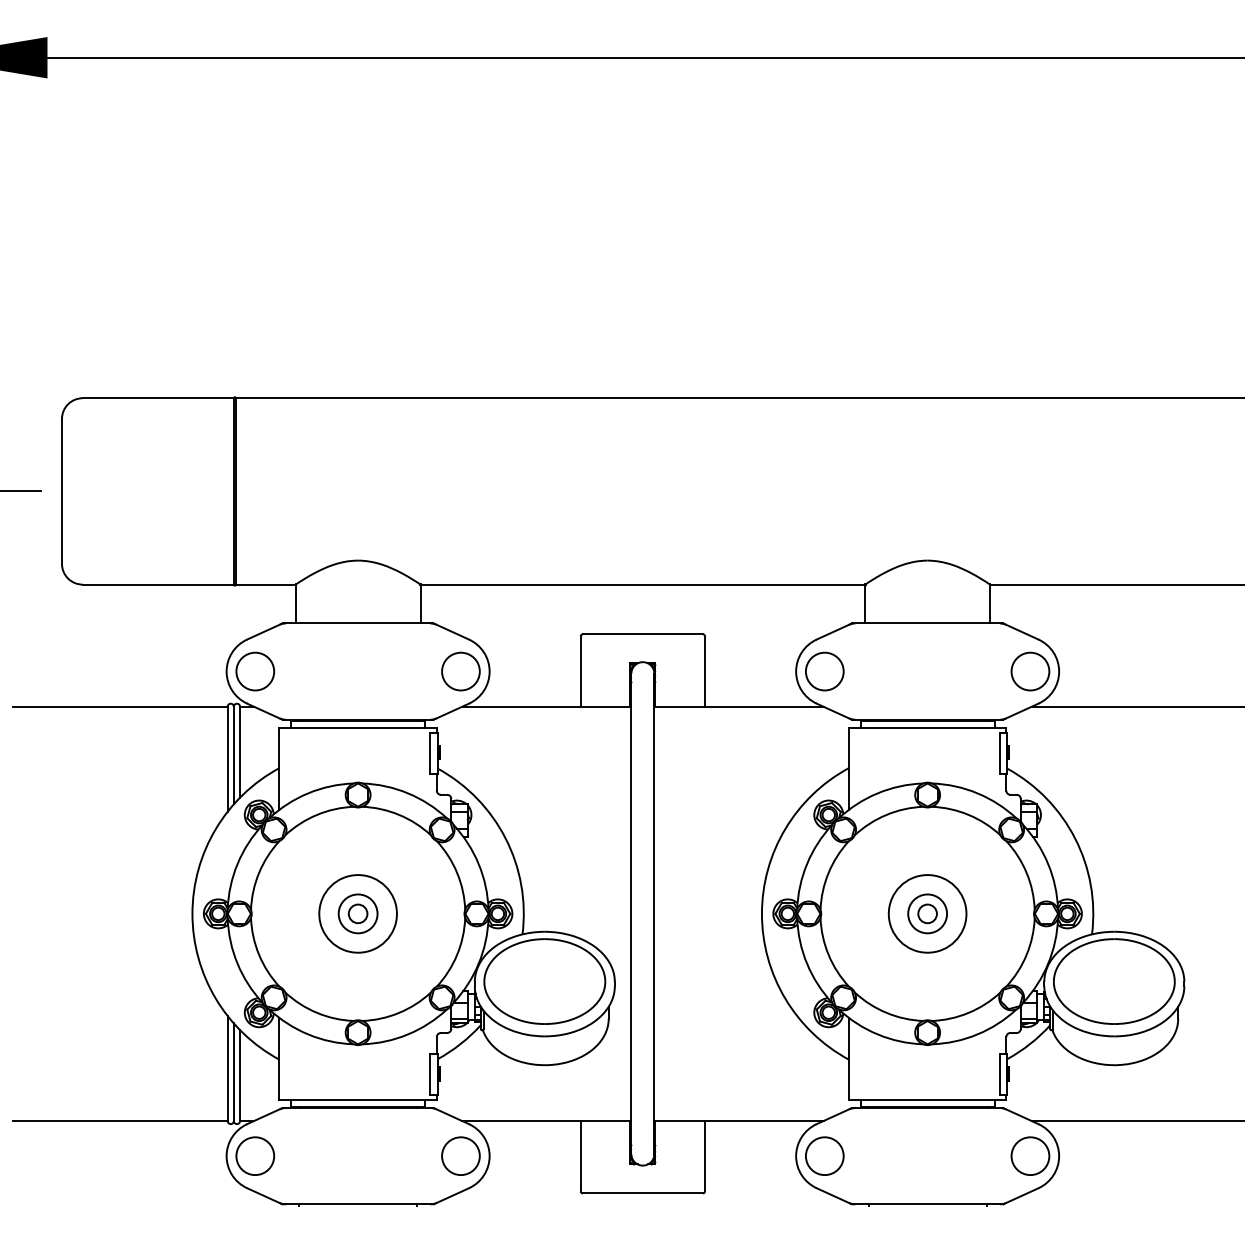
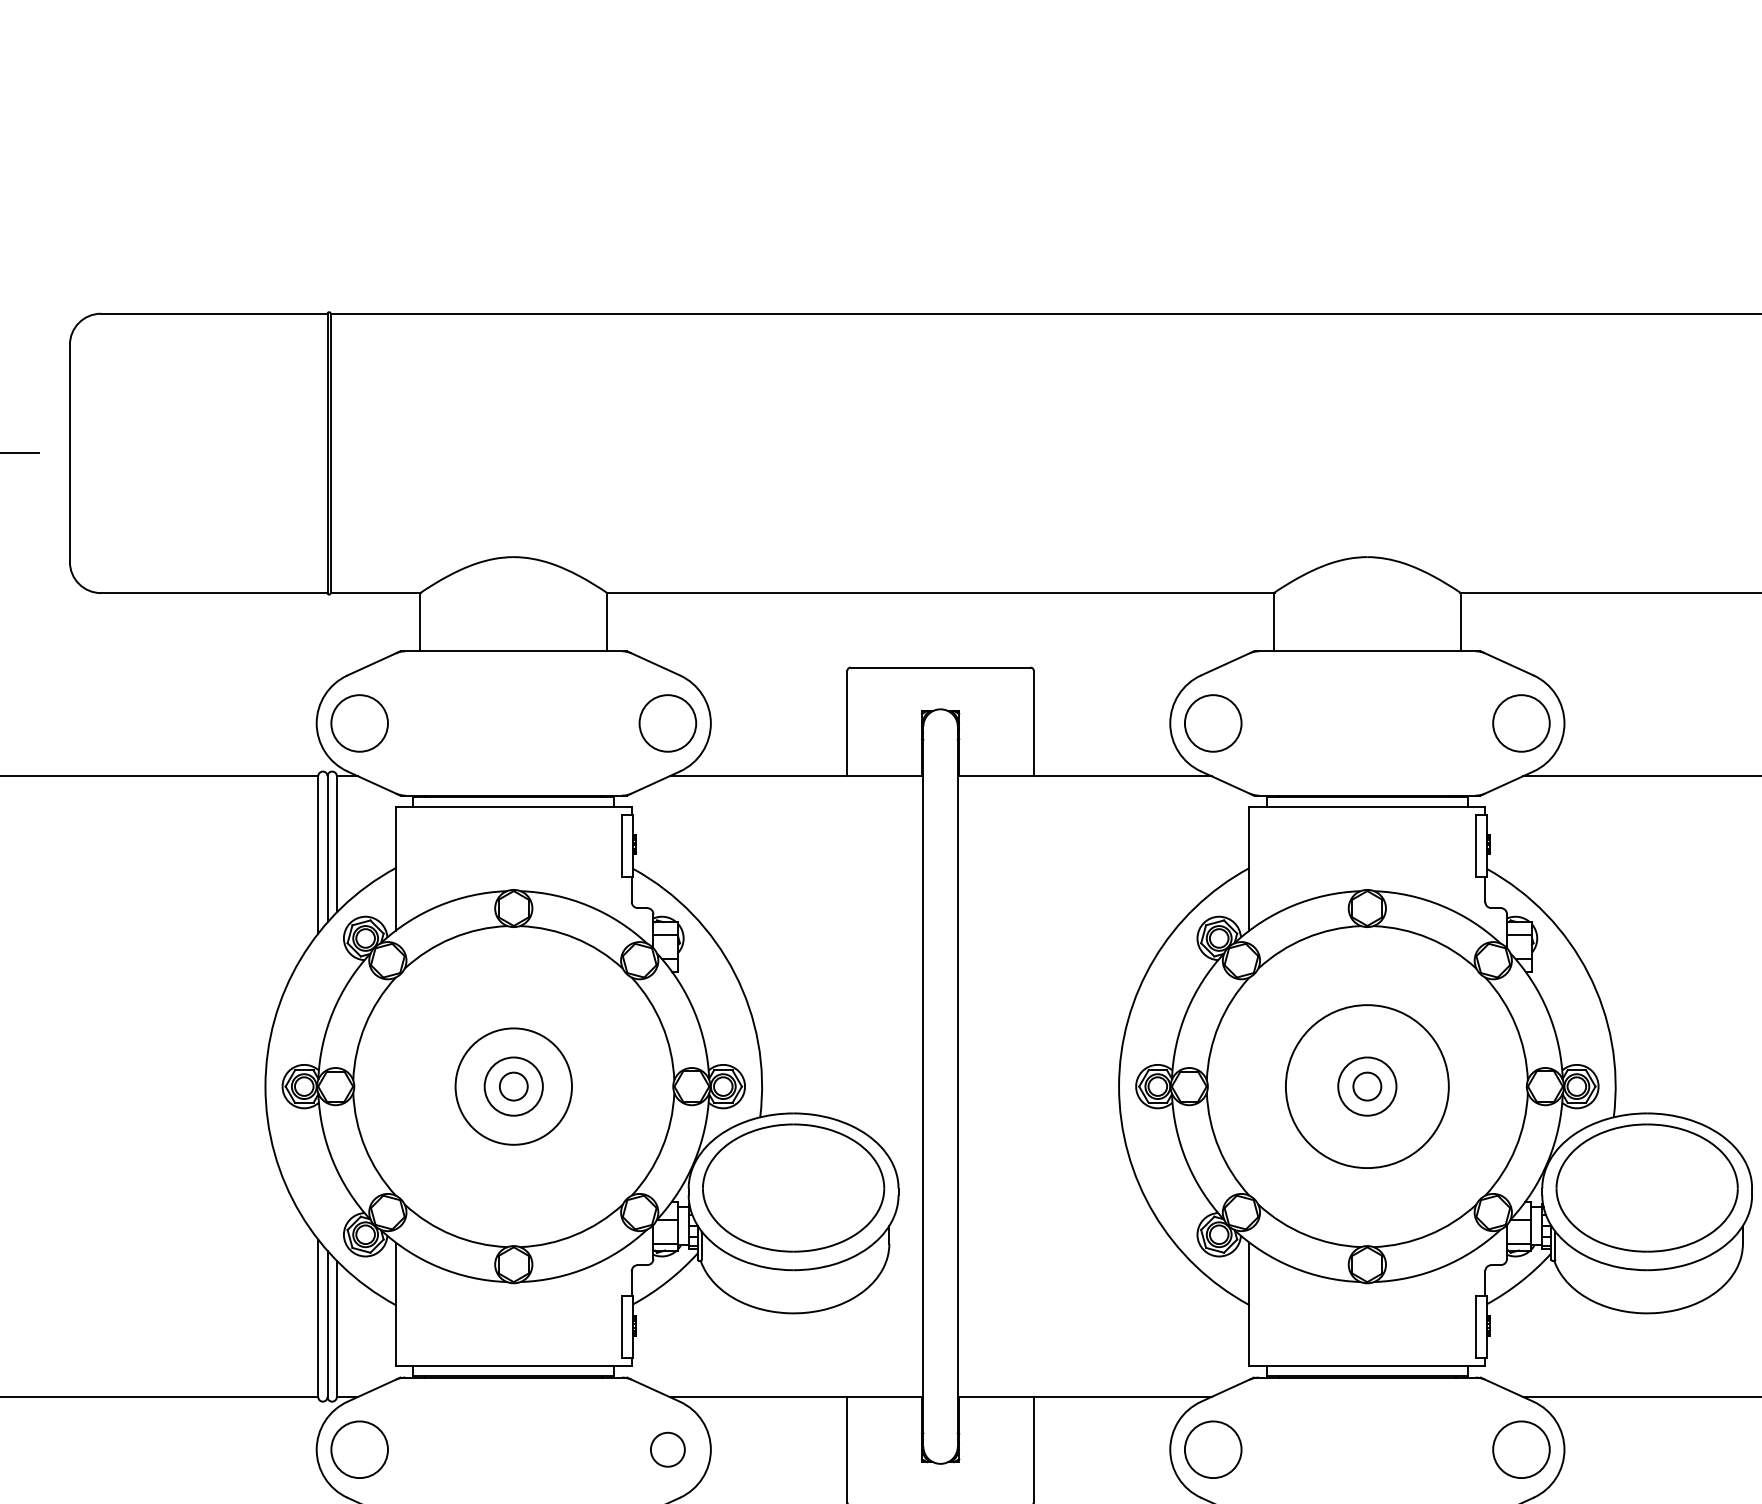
circle: (927, 913) -> (1367, 1086), size x1.4
circle: (460, 1156) -> (667, 1450), size x0.6

